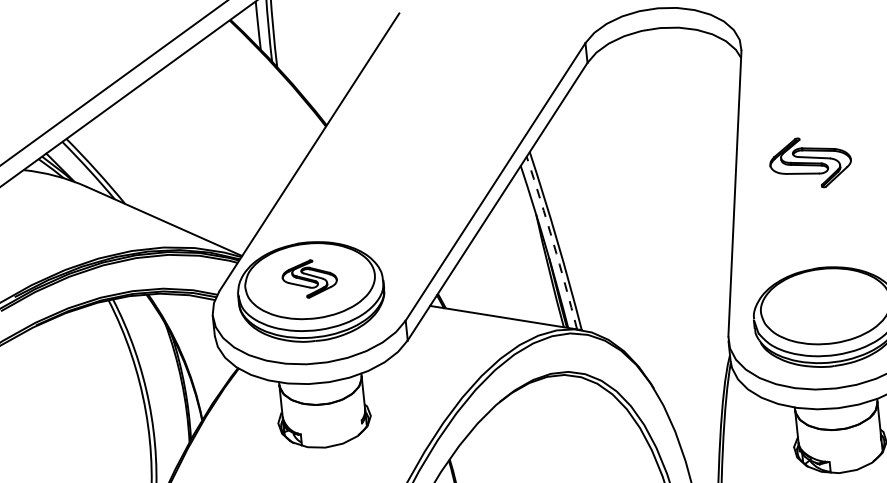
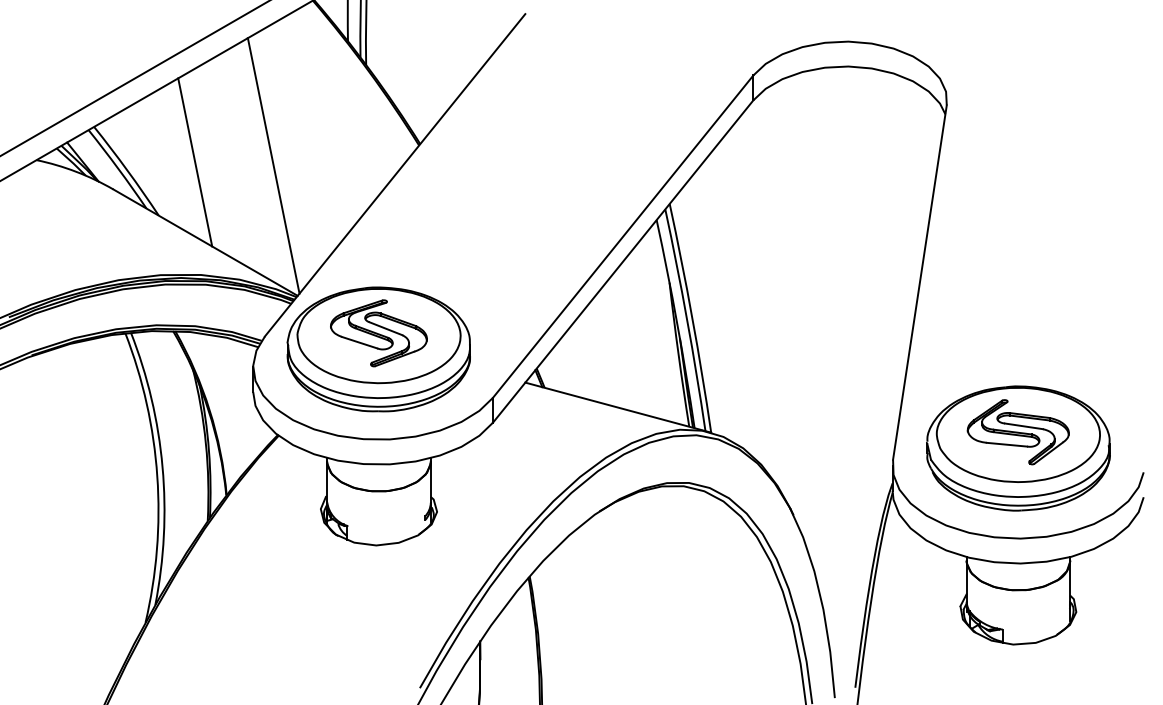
line: (212, 154) -> (273, 165), added
line: (149, 158) -> (195, 162), added
part: (810, 163) -> (1017, 432), moved
arc: (553, 242) -> (687, 319), dashed -> solid
part: (309, 279) -> (378, 333), size x1.43

